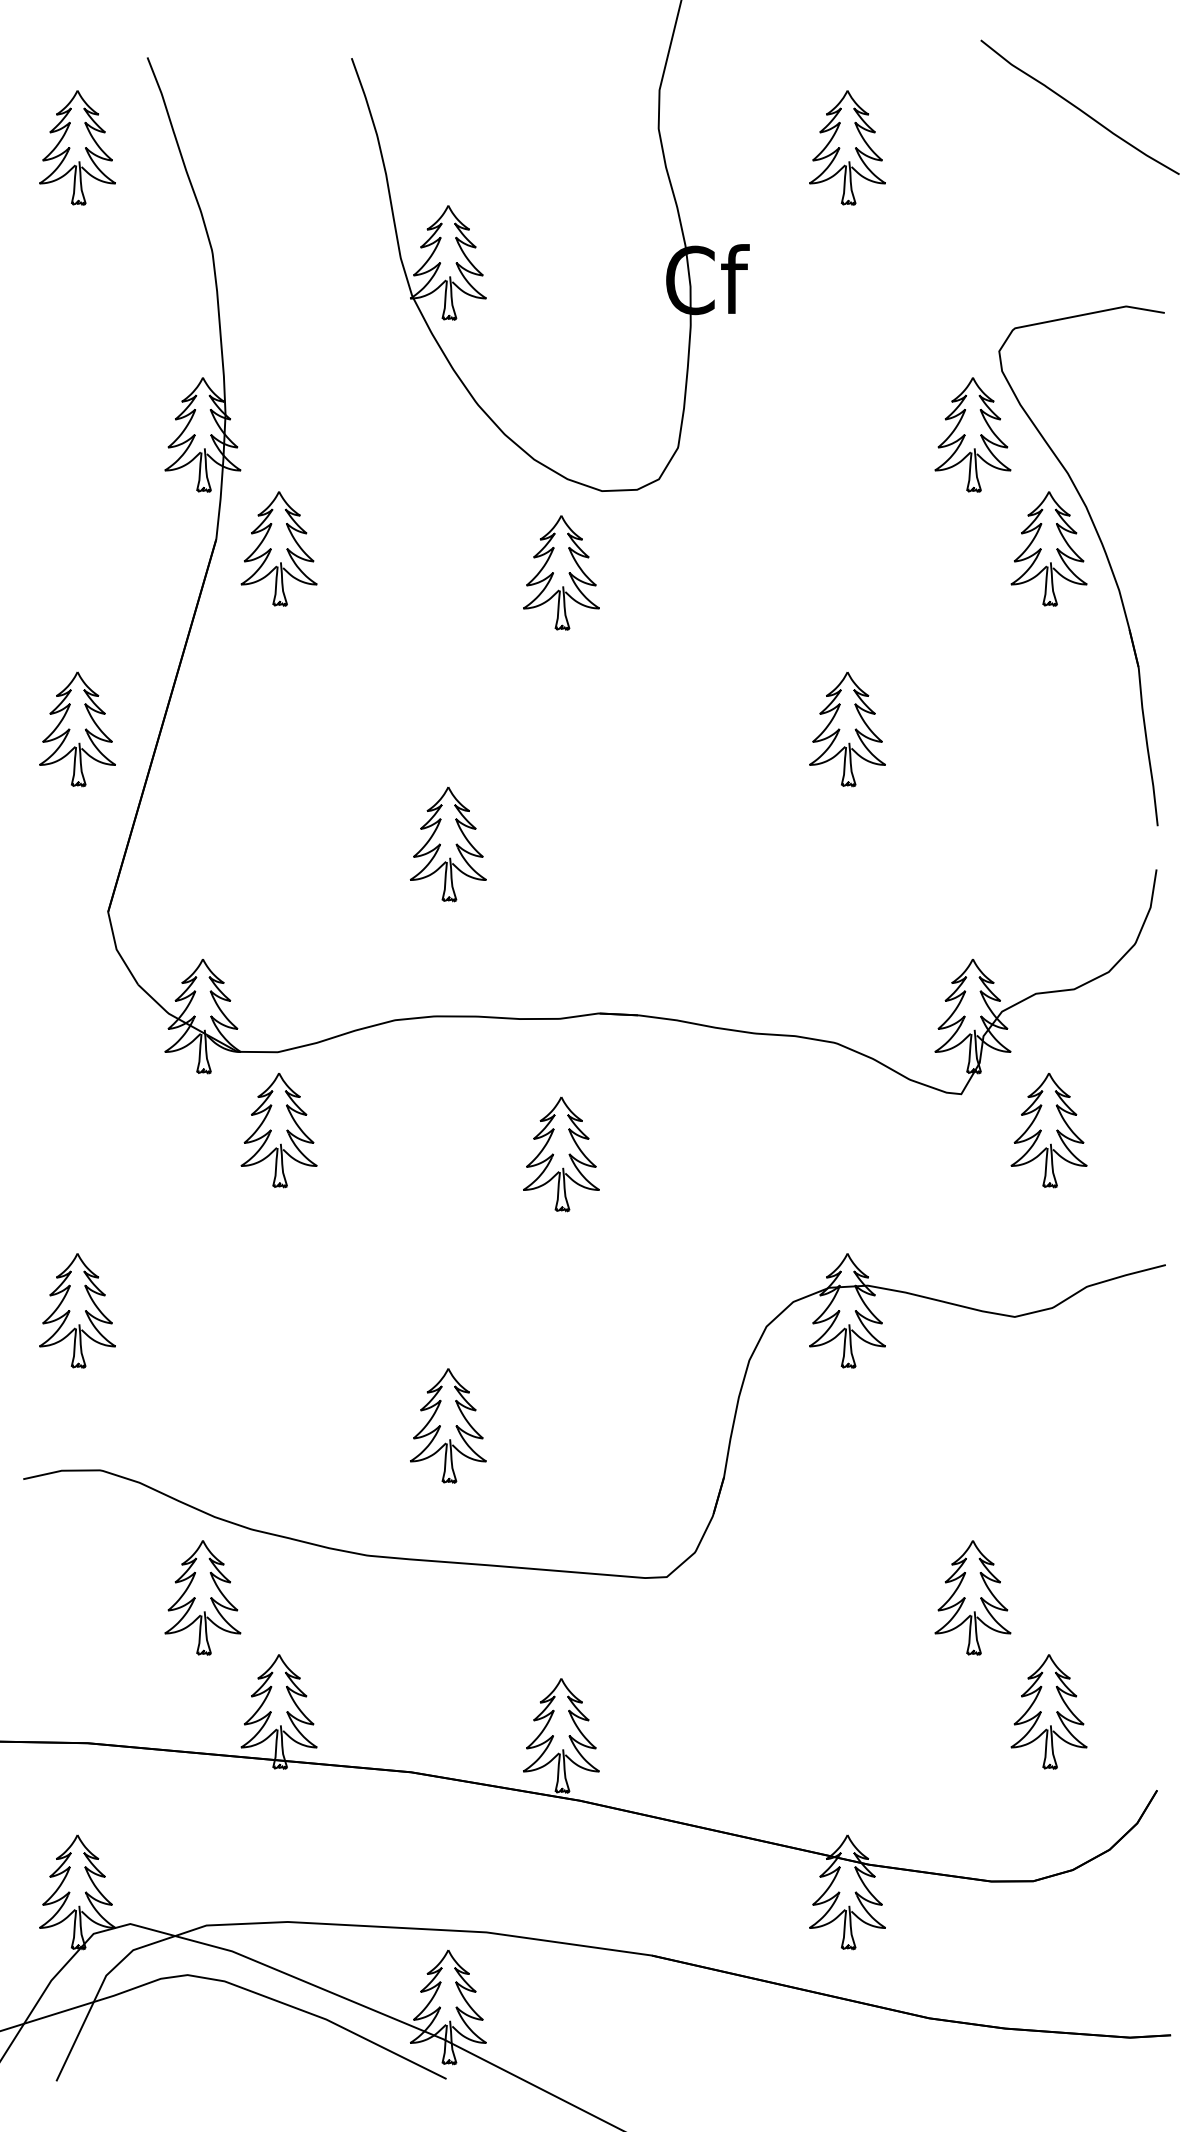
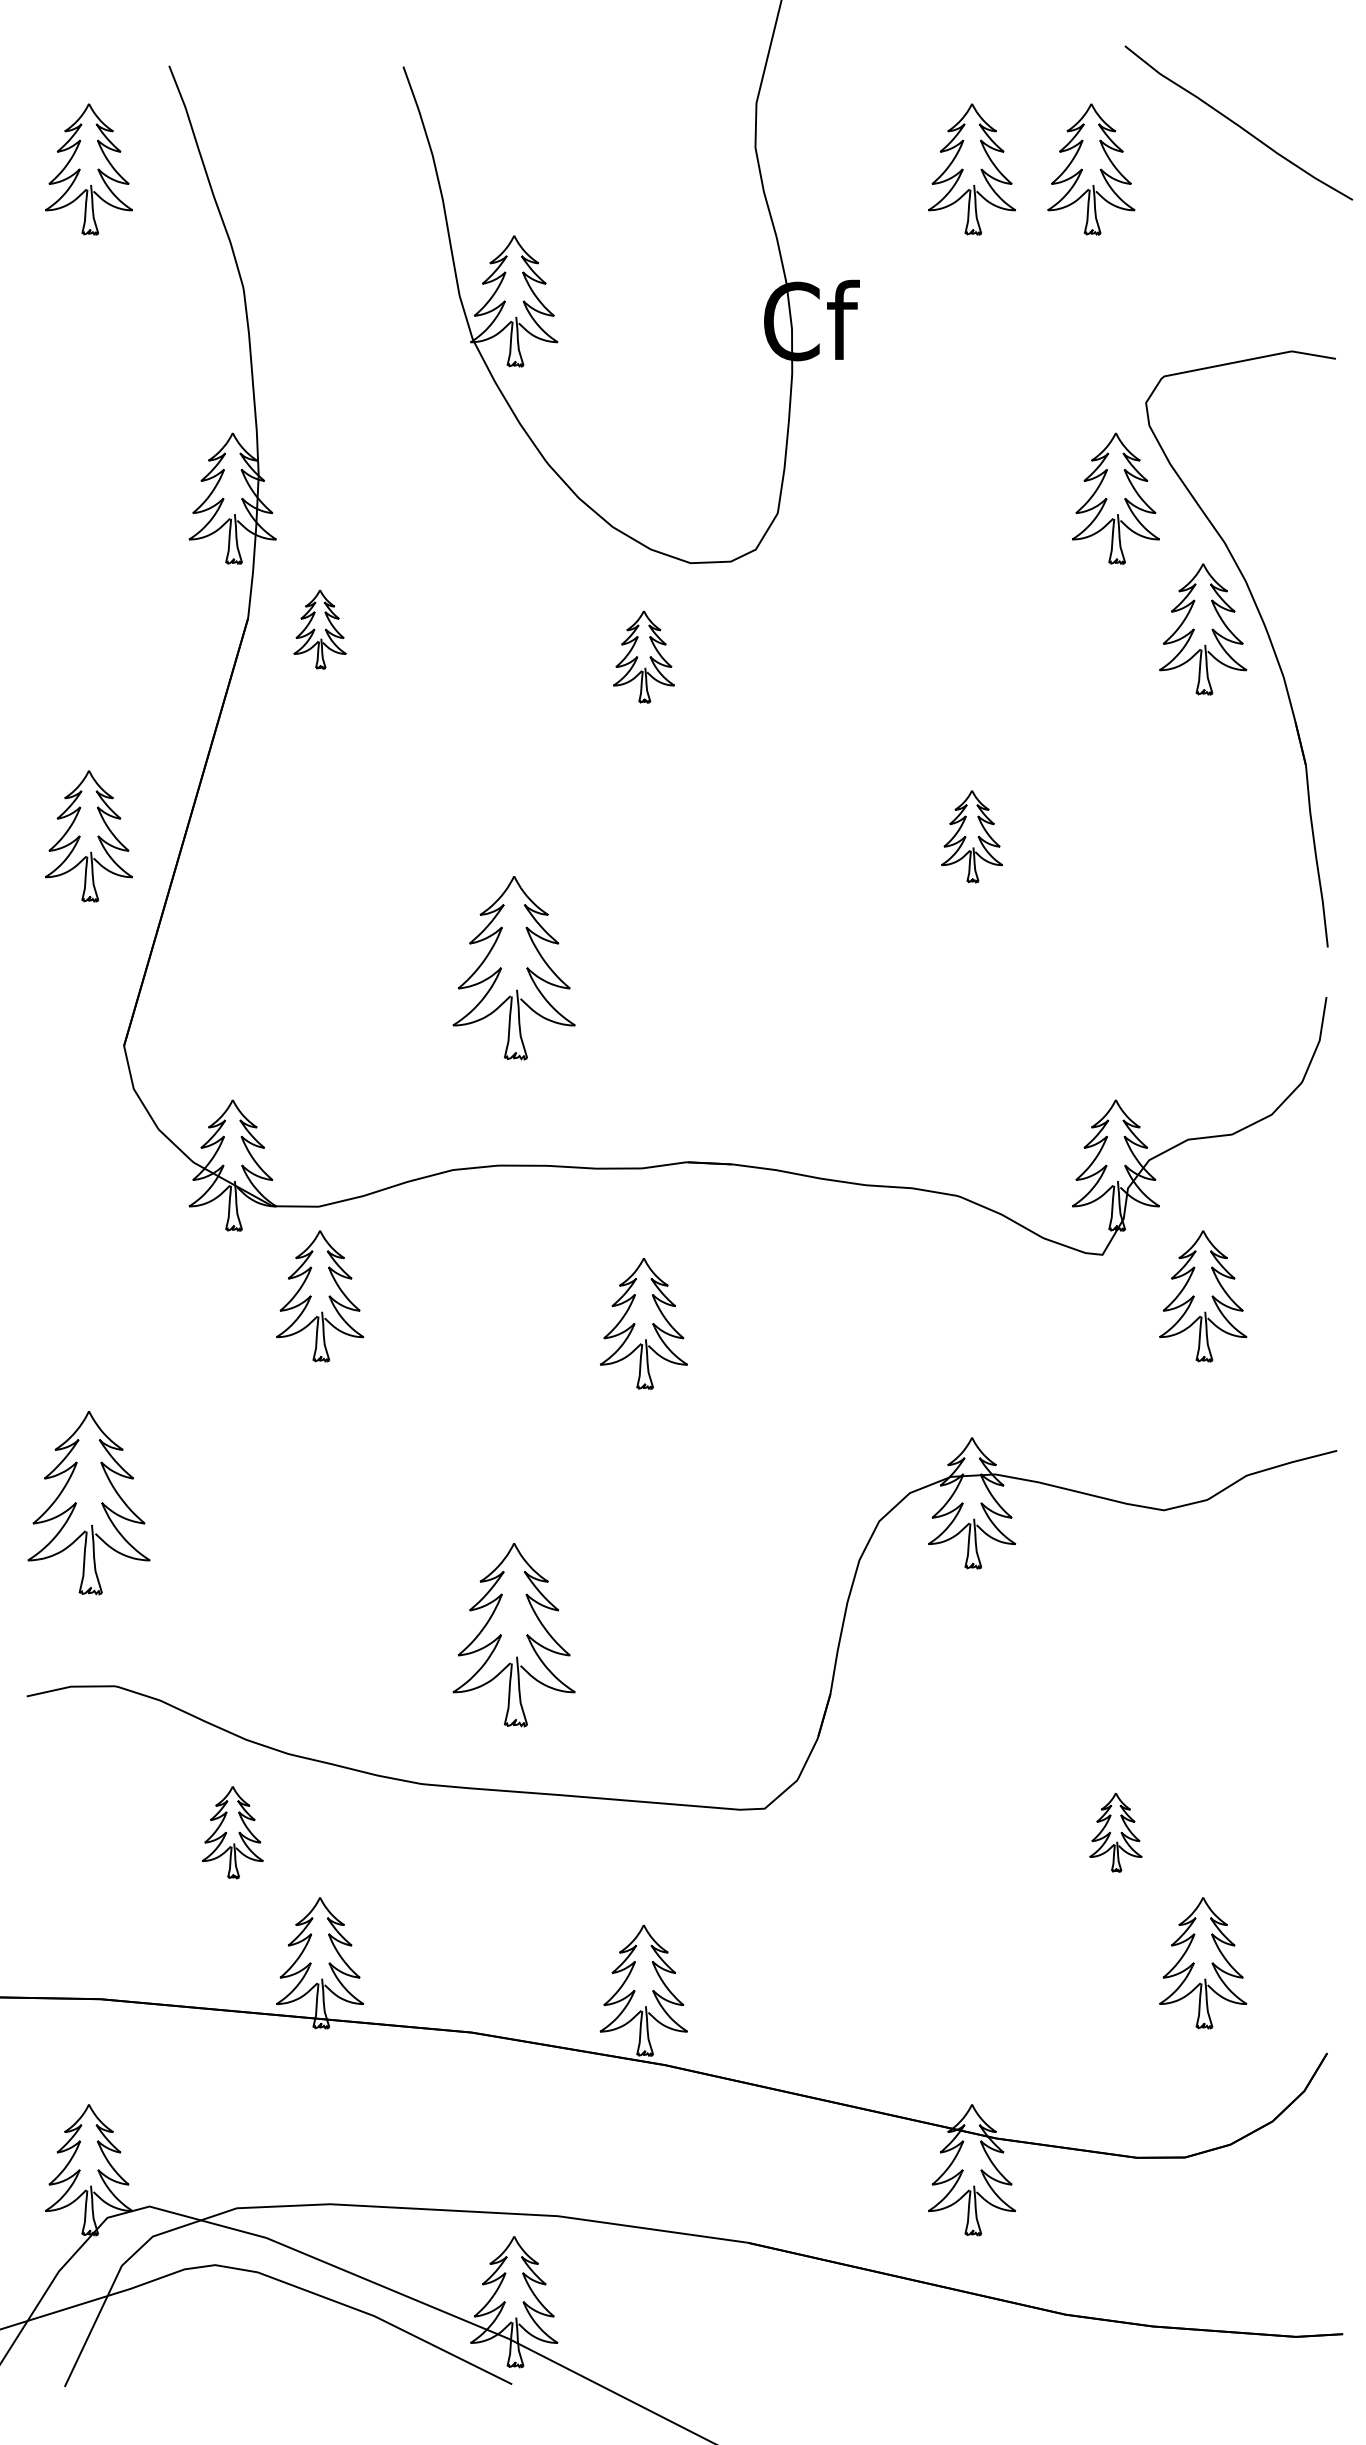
part: (951, 147) -> (1091, 169), added
part: (278, 548) -> (319, 628), size x0.6
part: (561, 572) -> (644, 656), size x0.7
part: (847, 729) -> (972, 836), size x0.7
part: (448, 844) -> (514, 968), size x1.4
part: (77, 1310) -> (88, 1502), size x1.4
part: (448, 1425) -> (514, 1634), size x1.4
part: (202, 1597) -> (232, 1832), size x0.7
part: (972, 1597) -> (1115, 1832), size x0.6

